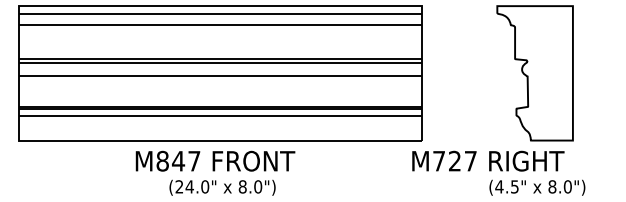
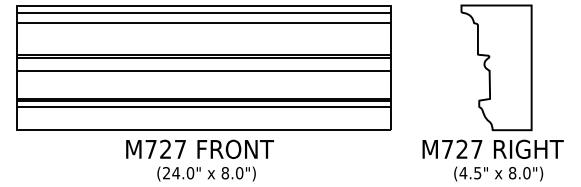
text: (170, 160) -> (158, 148), M847 -> M727
text: (487, 160) -> (492, 148), moved

